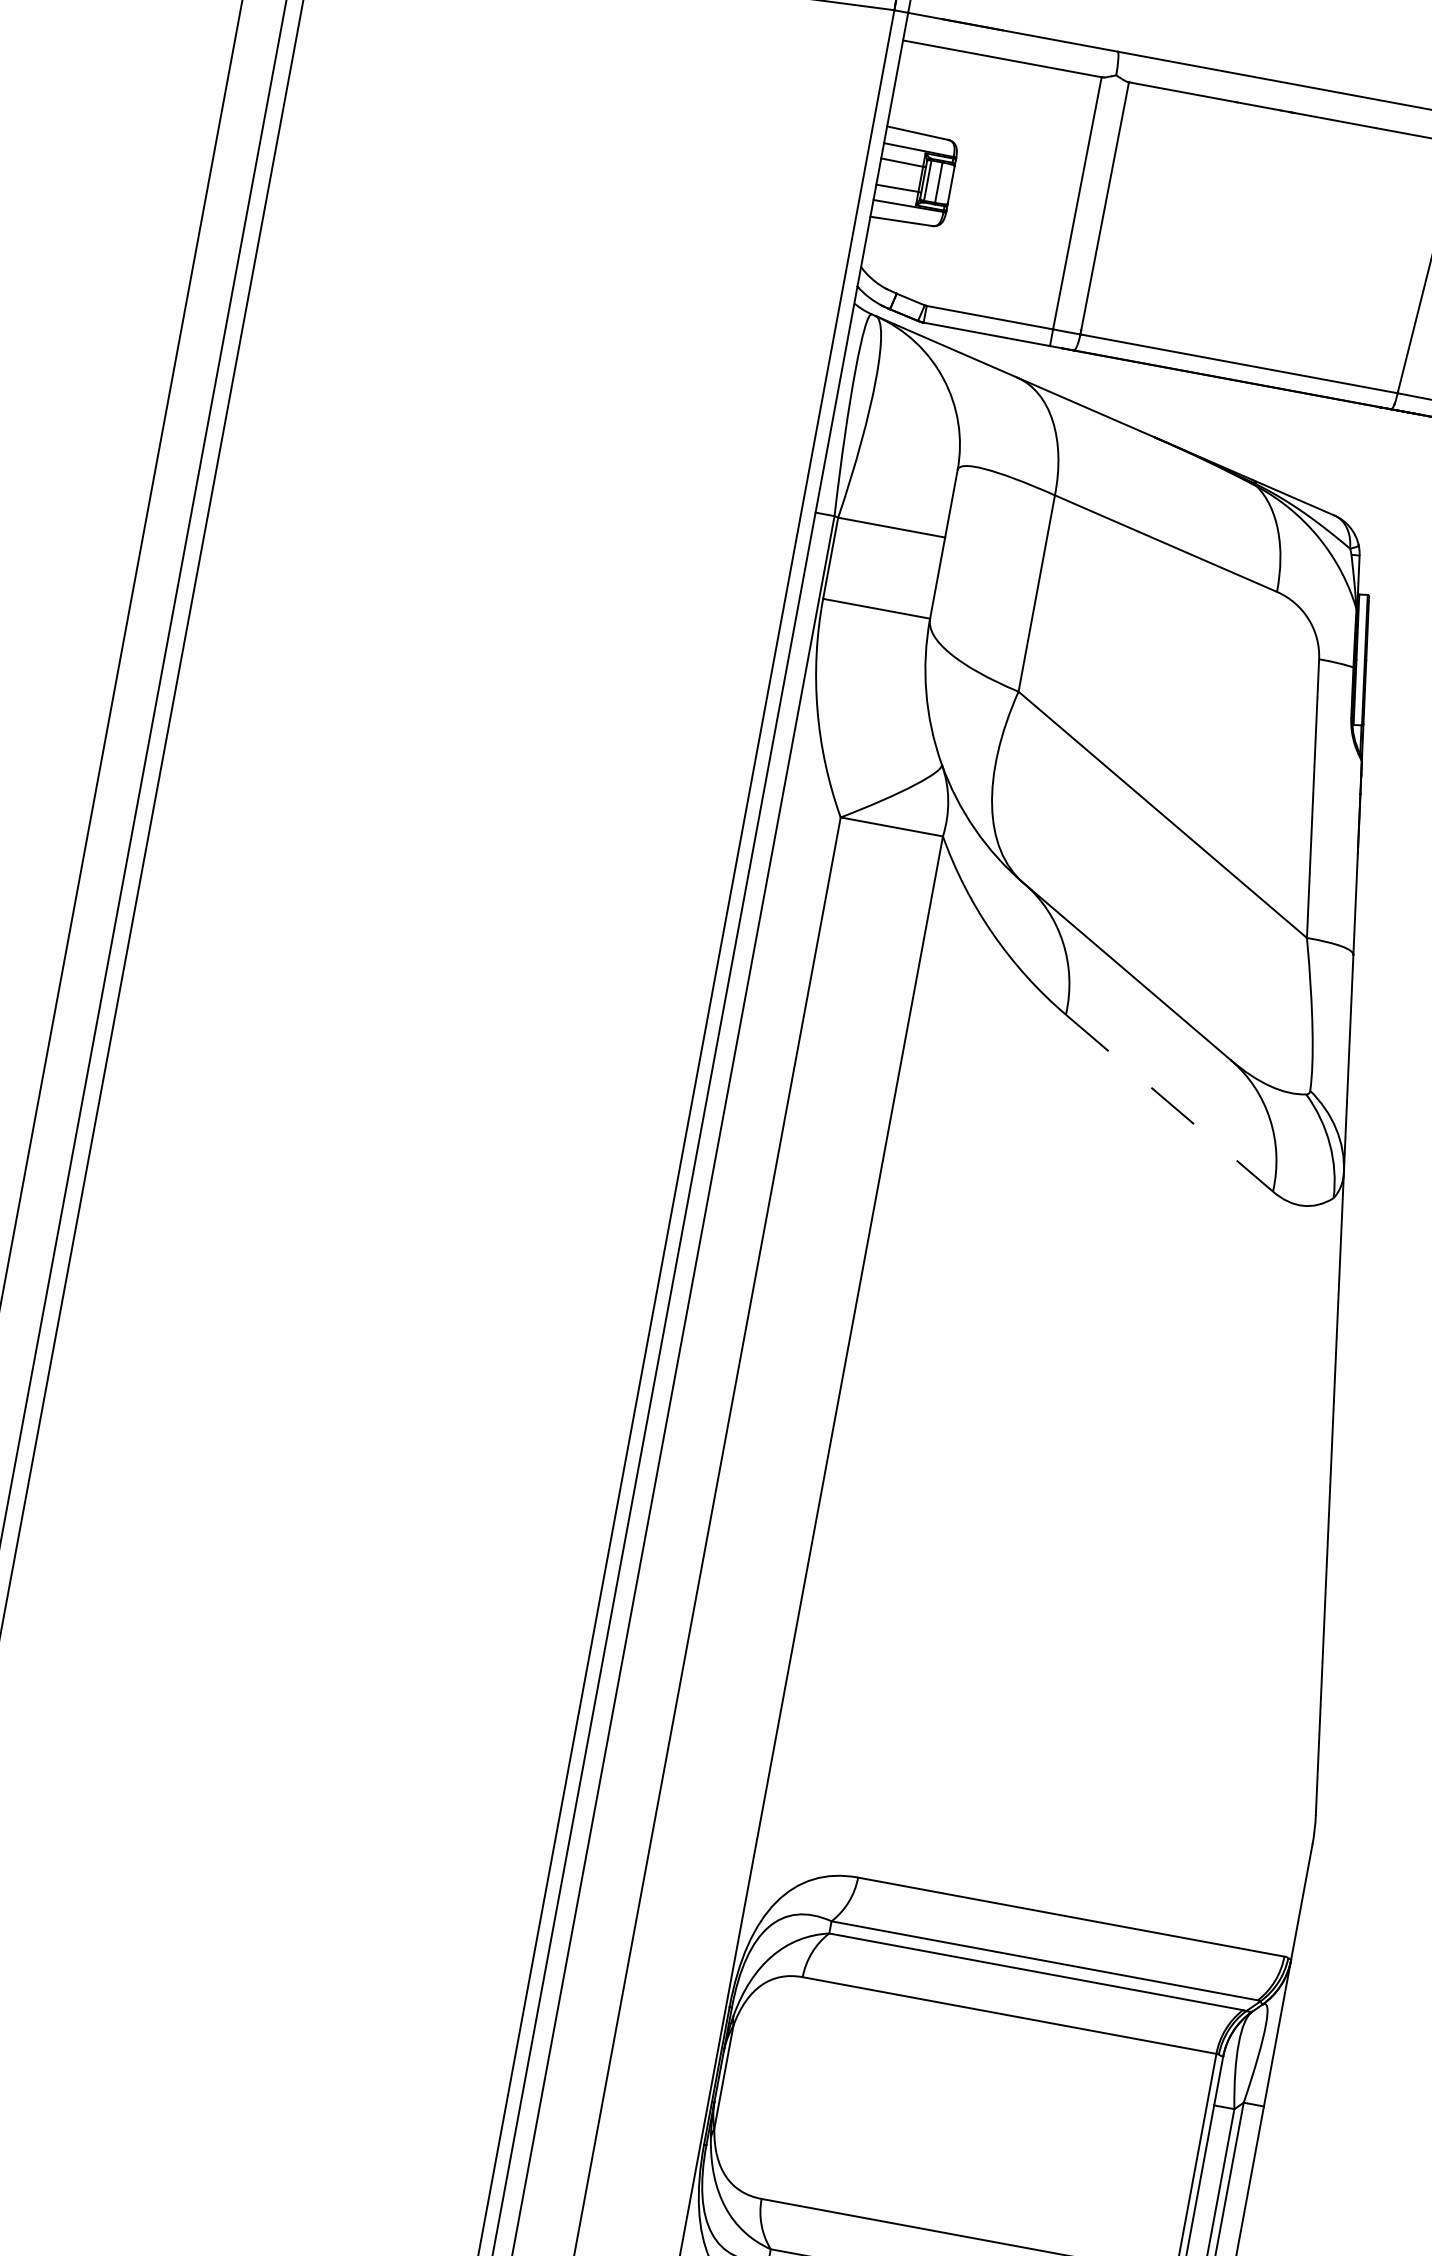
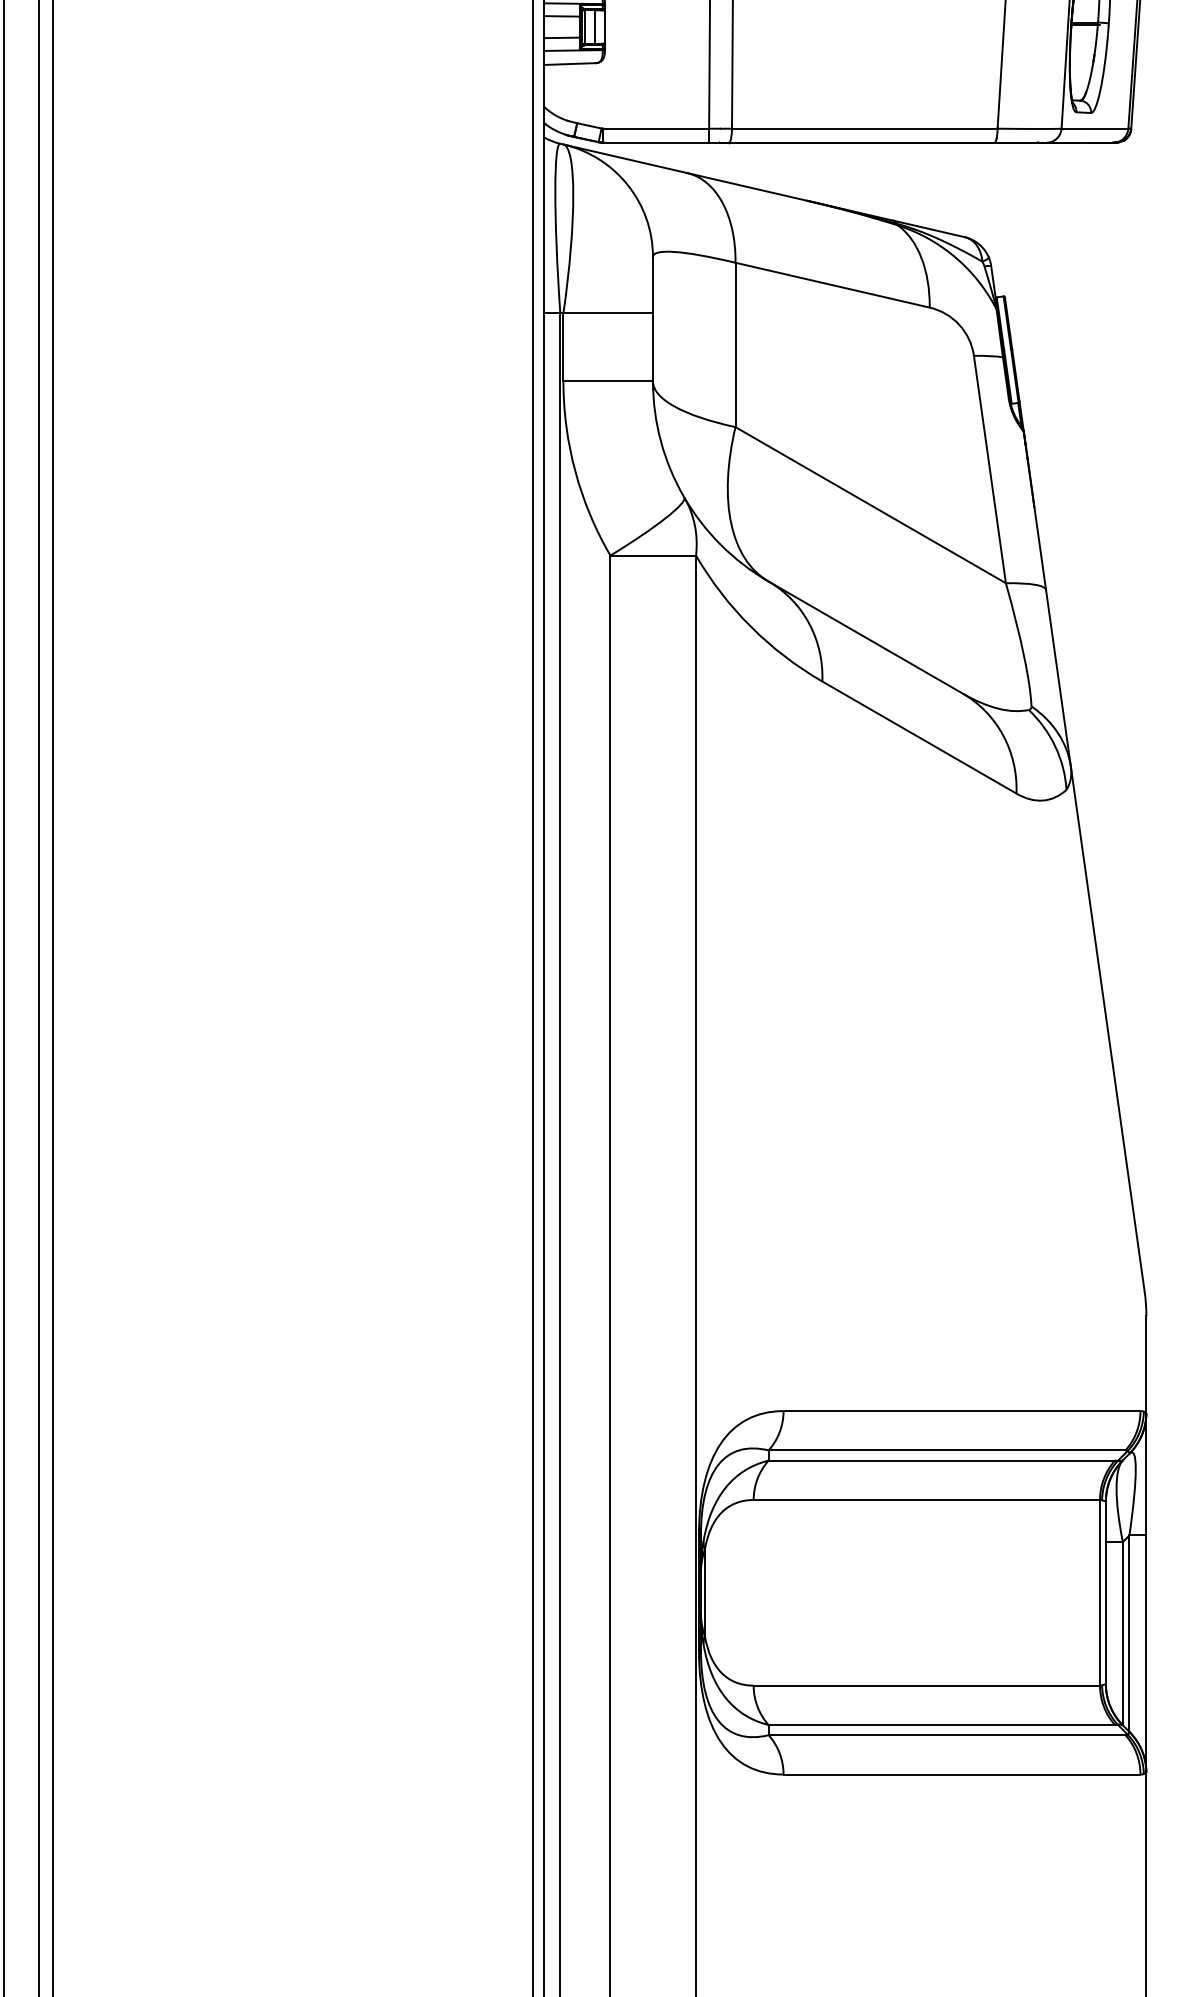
line: (1169, 1103) -> (919, 737), dashed -> solid

